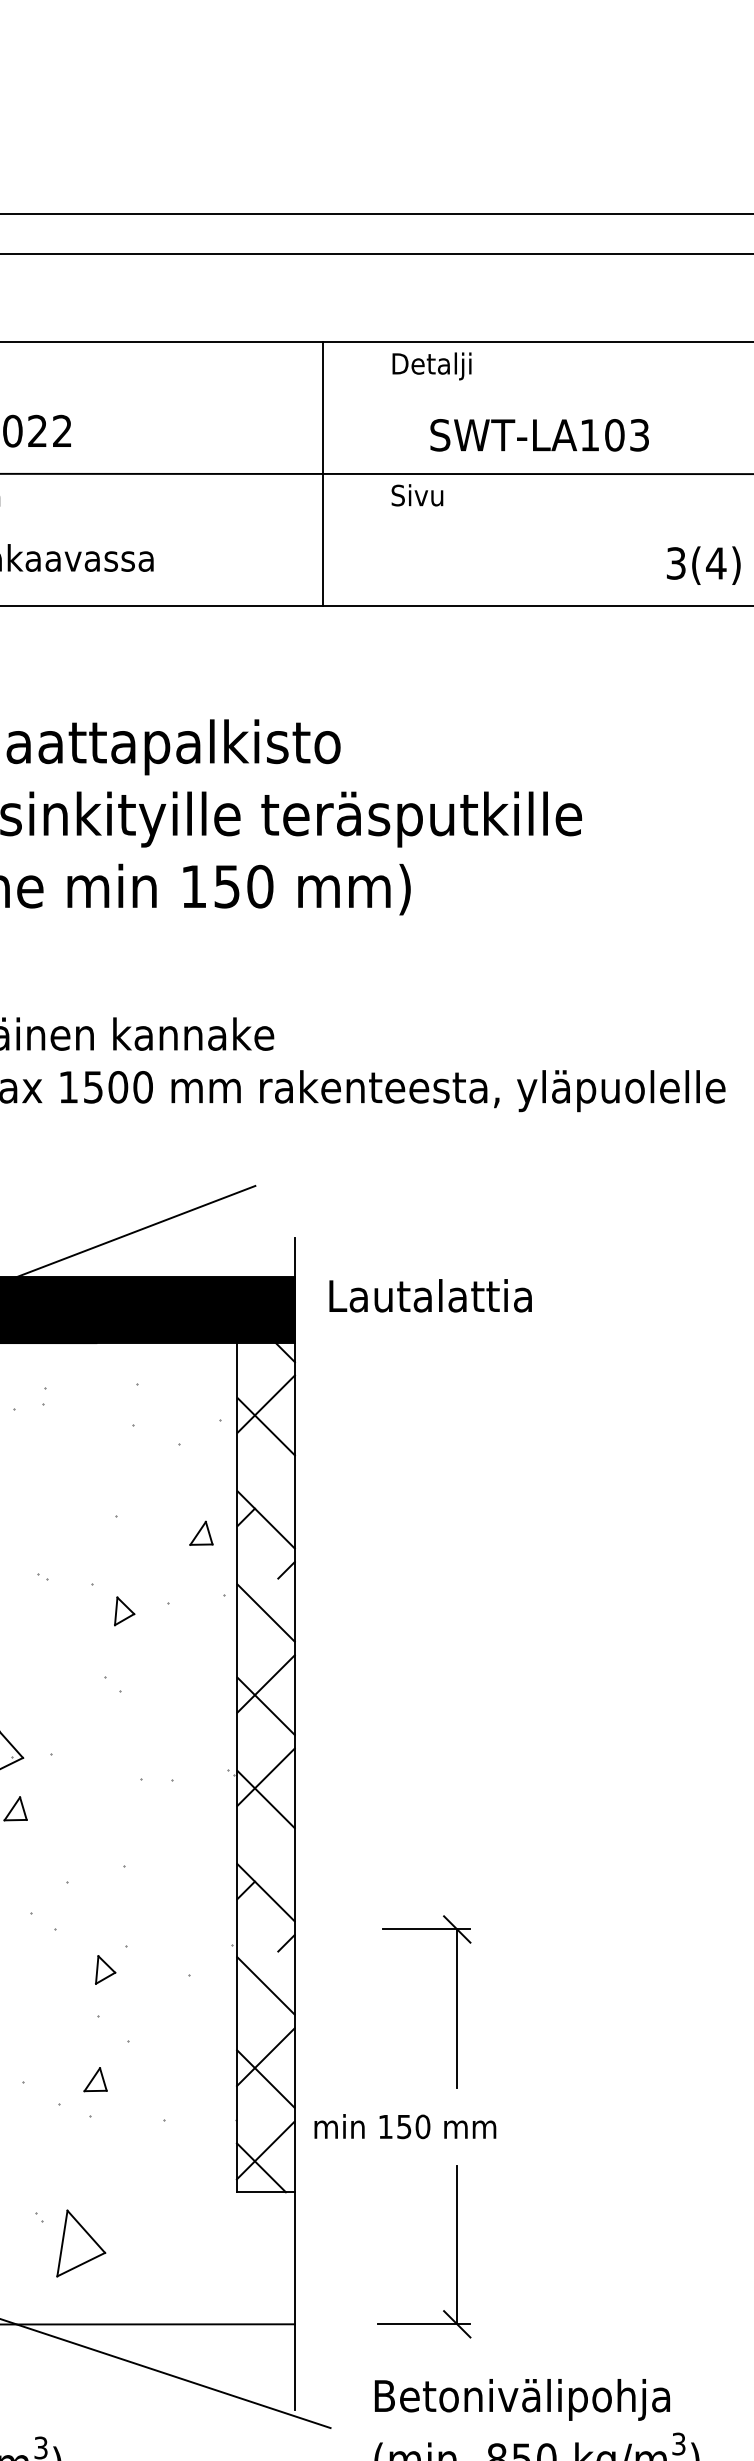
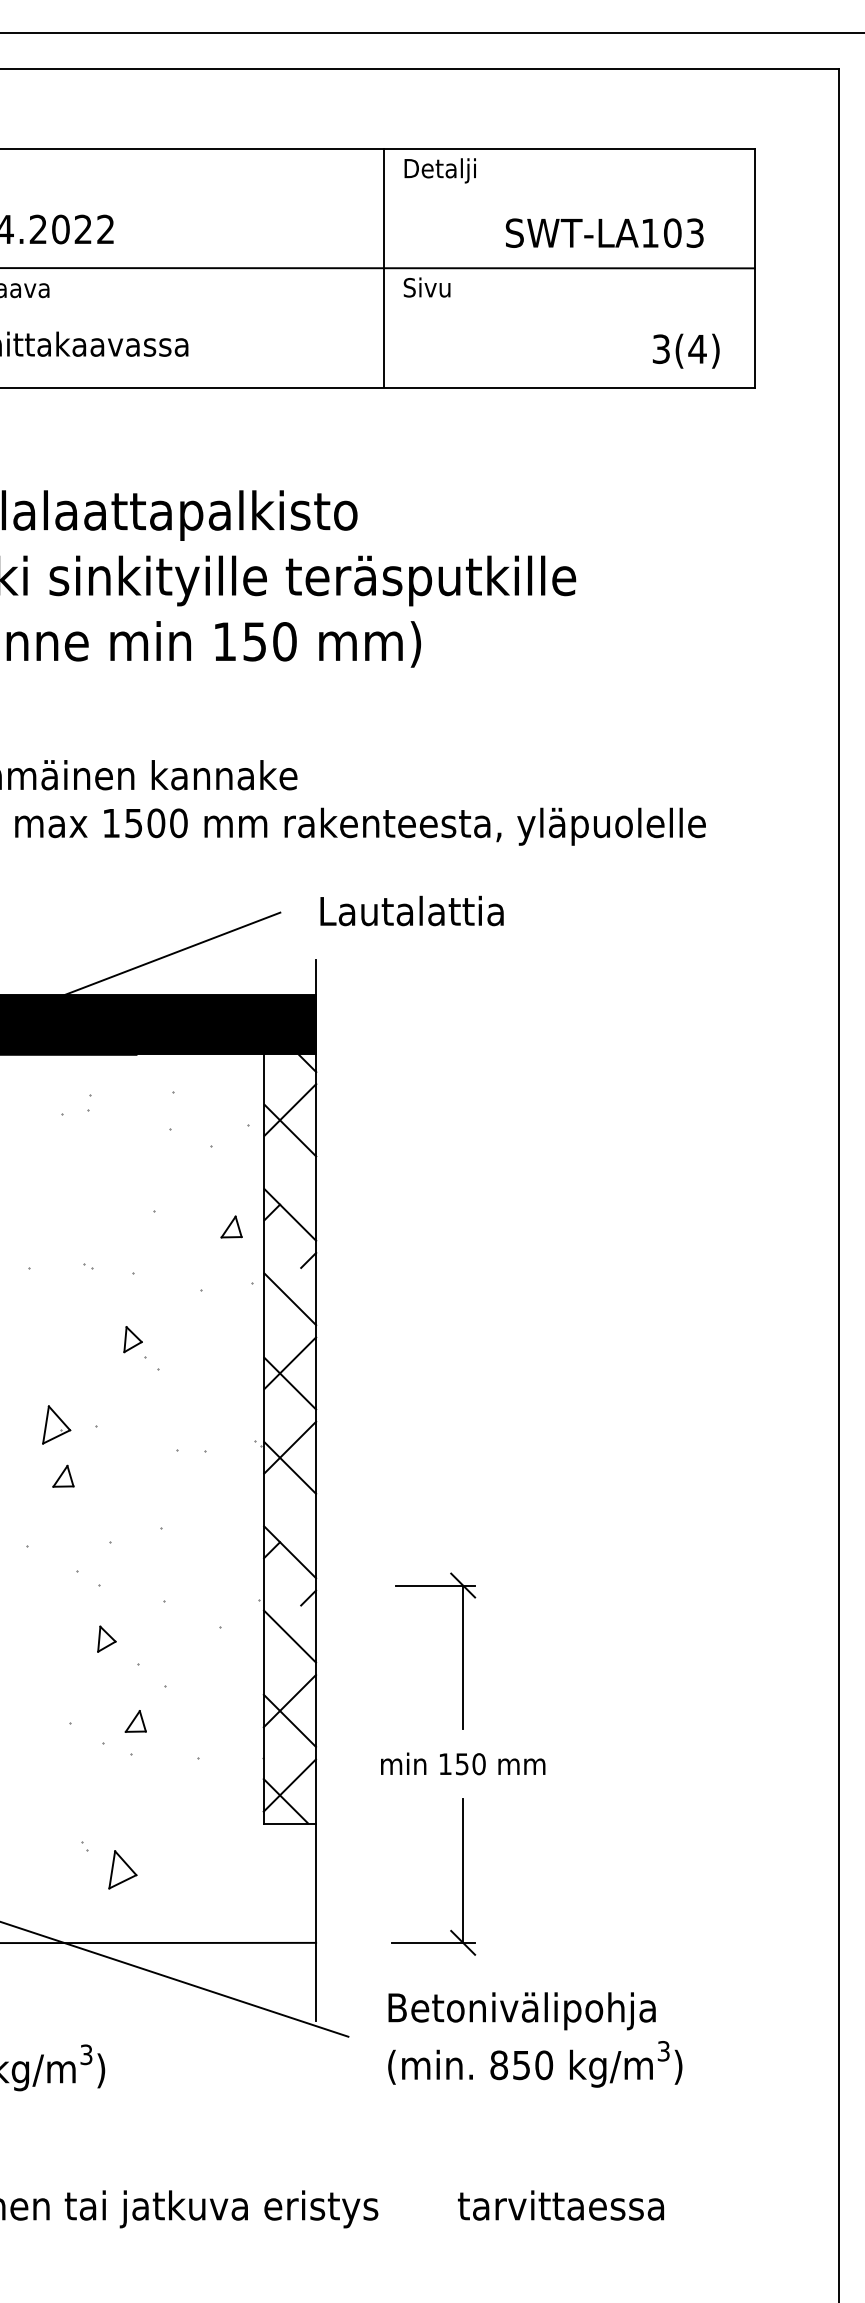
text: (539, 434) -> (604, 232), moved
line: (322, 473) -> (383, 267), moved
text: (430, 1295) -> (411, 910), moved
part: (123, 1611) -> (132, 1339), moved
part: (105, 1969) -> (106, 1638), moved
text: (405, 2126) -> (463, 1763), moved
part: (80, 2243) -> (122, 1869), size x0.62

